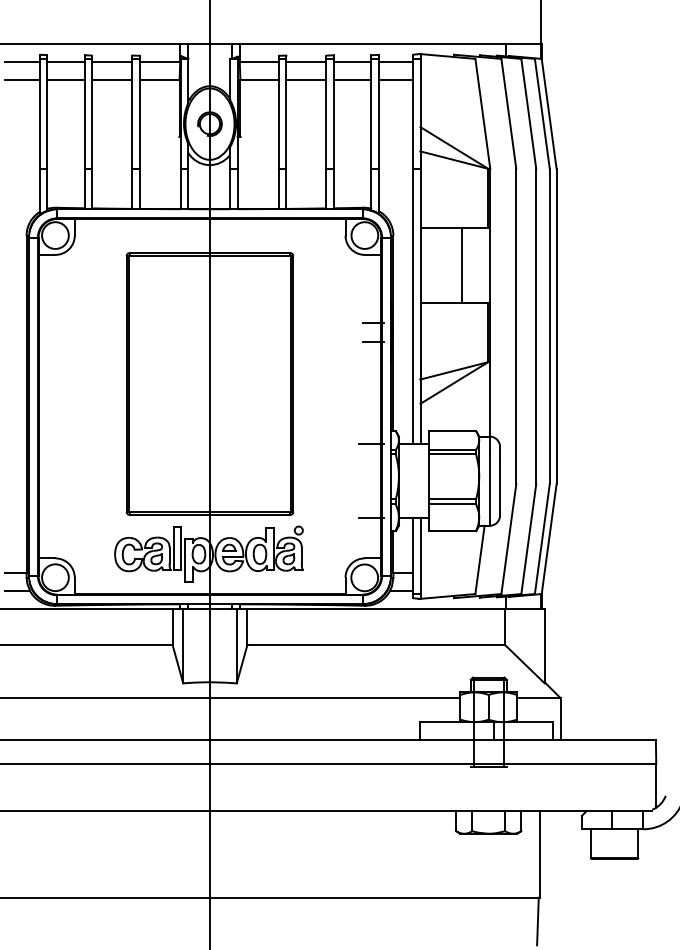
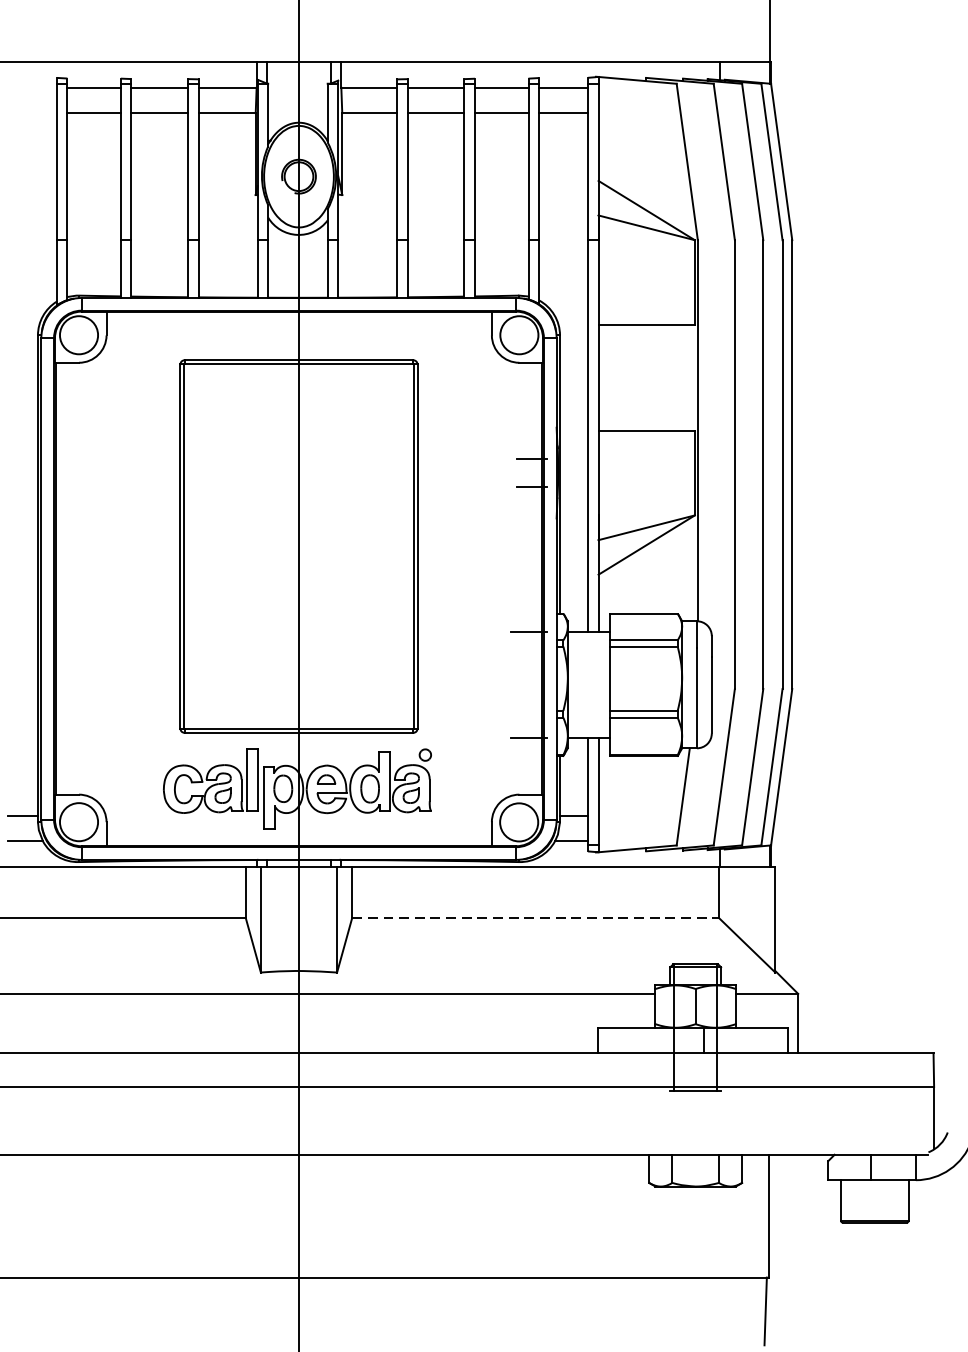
line: (22, 61) -> (32, 87), removed
line: (22, 79) -> (32, 113), removed
line: (462, 265) -> (658, 377), removed
line: (376, 645) -> (535, 918), solid -> dashed

